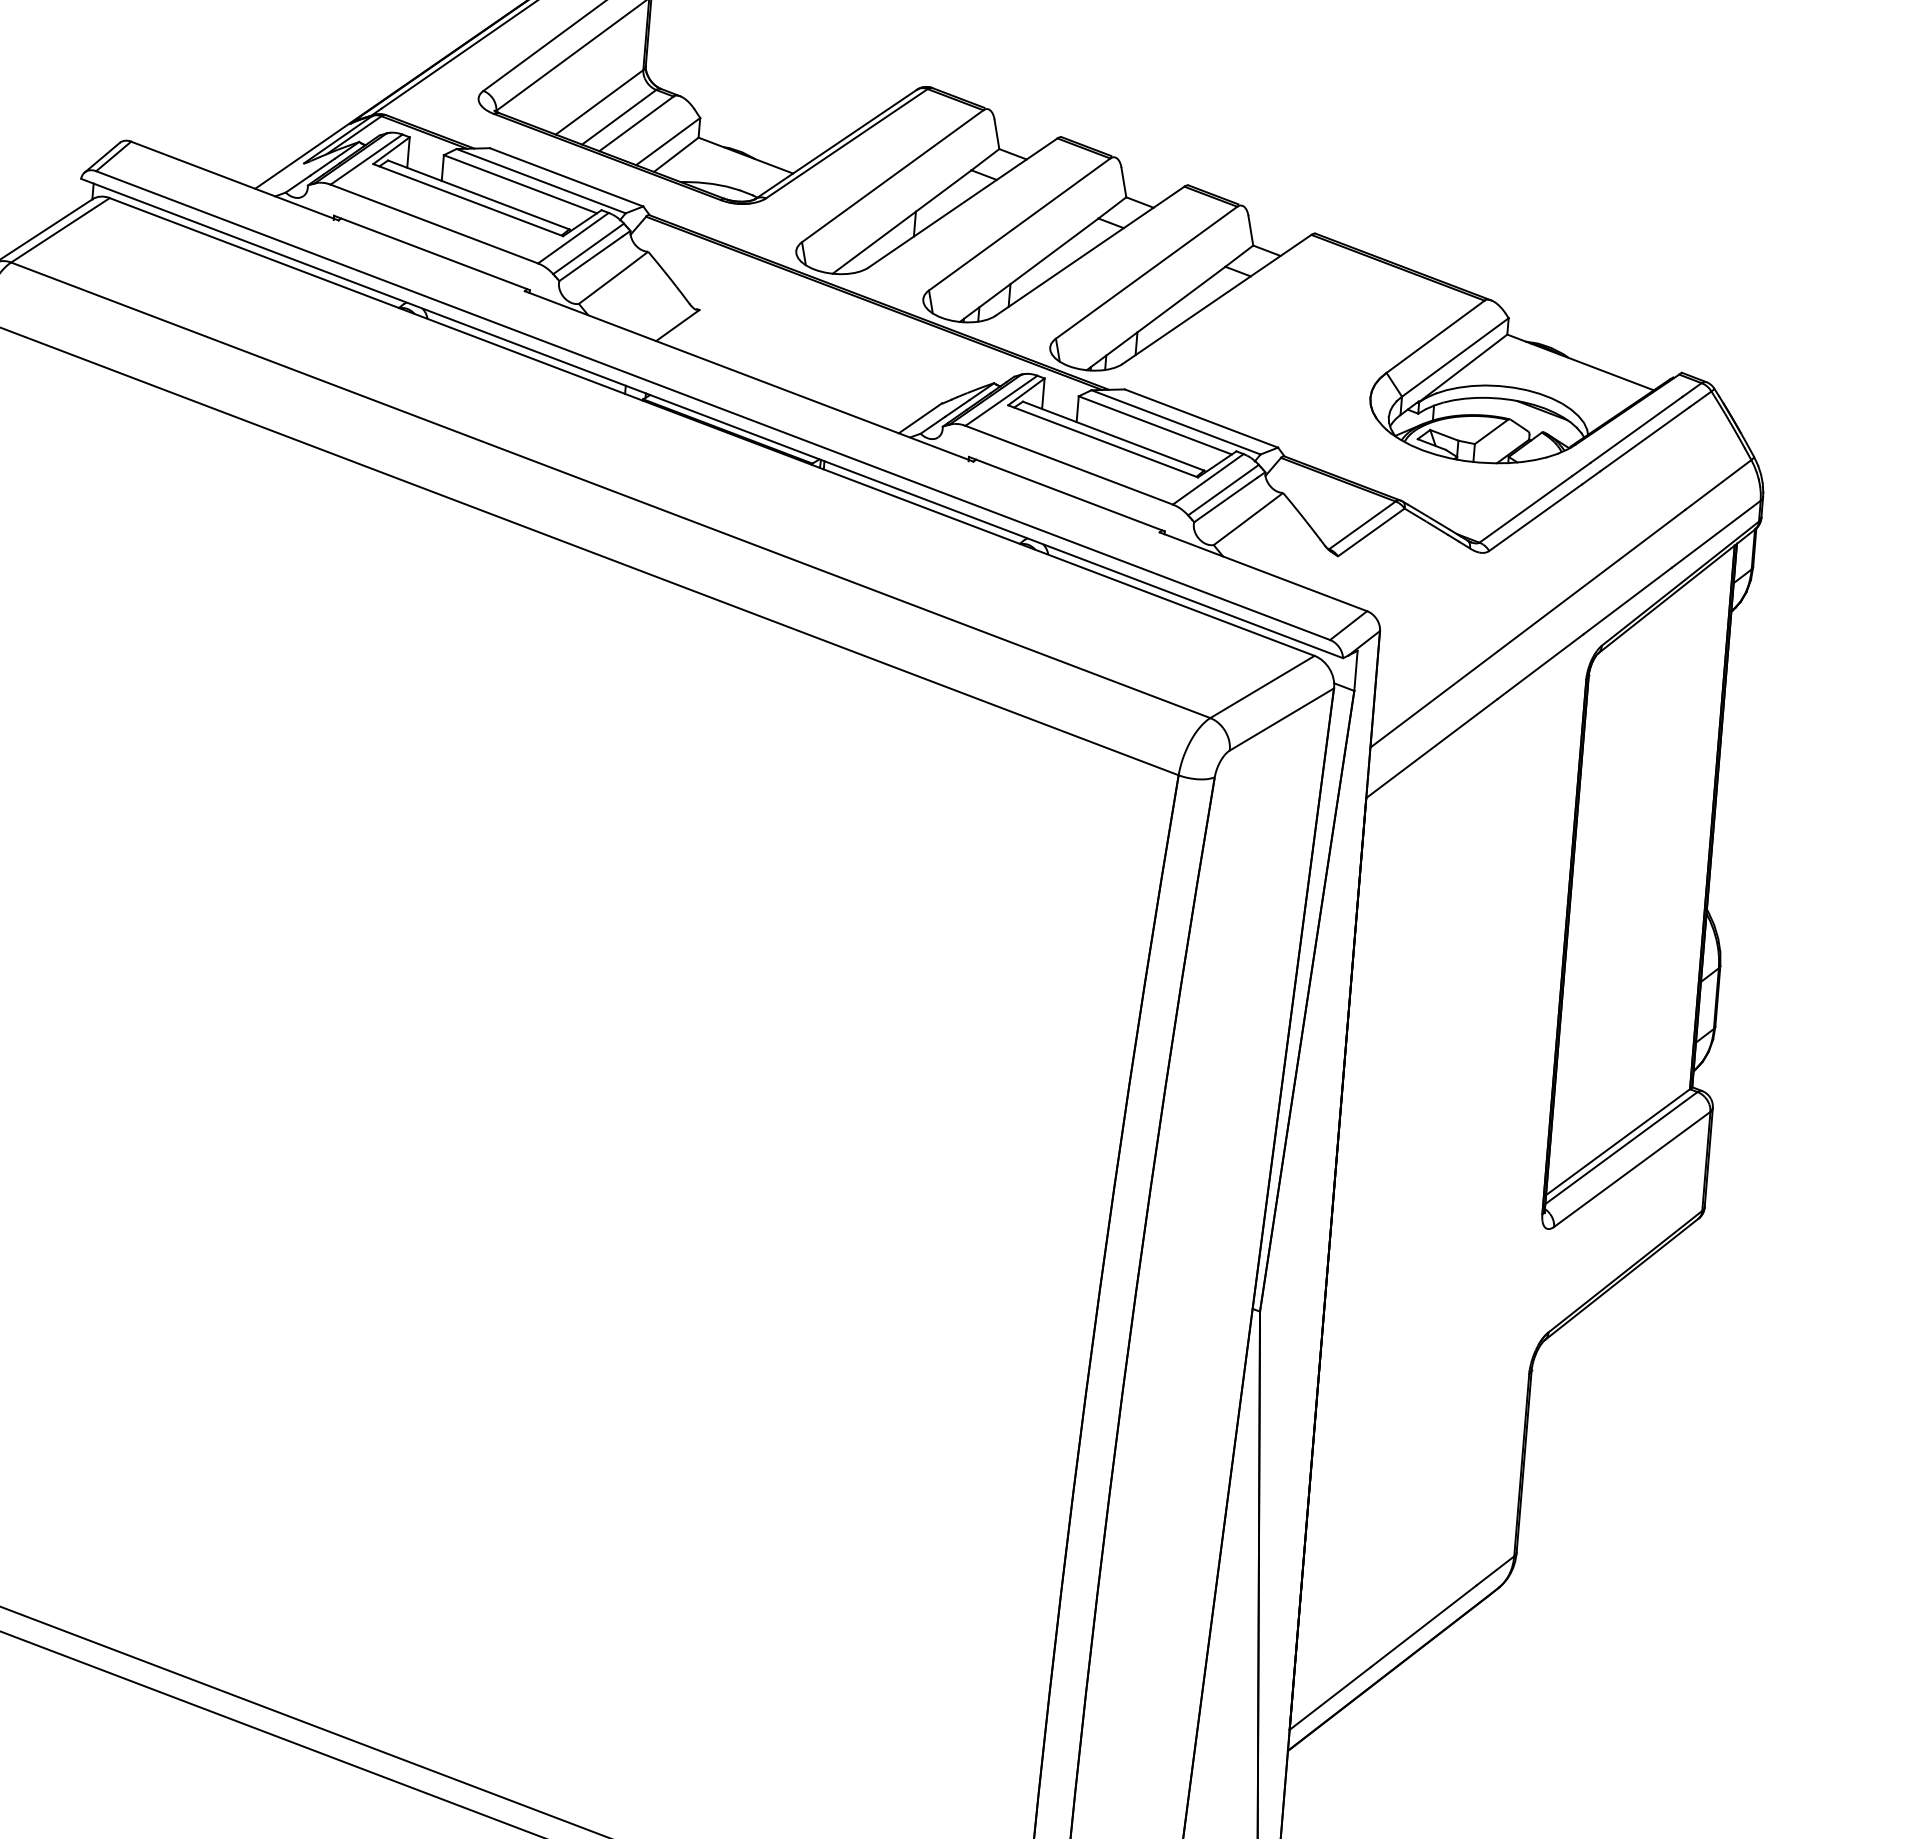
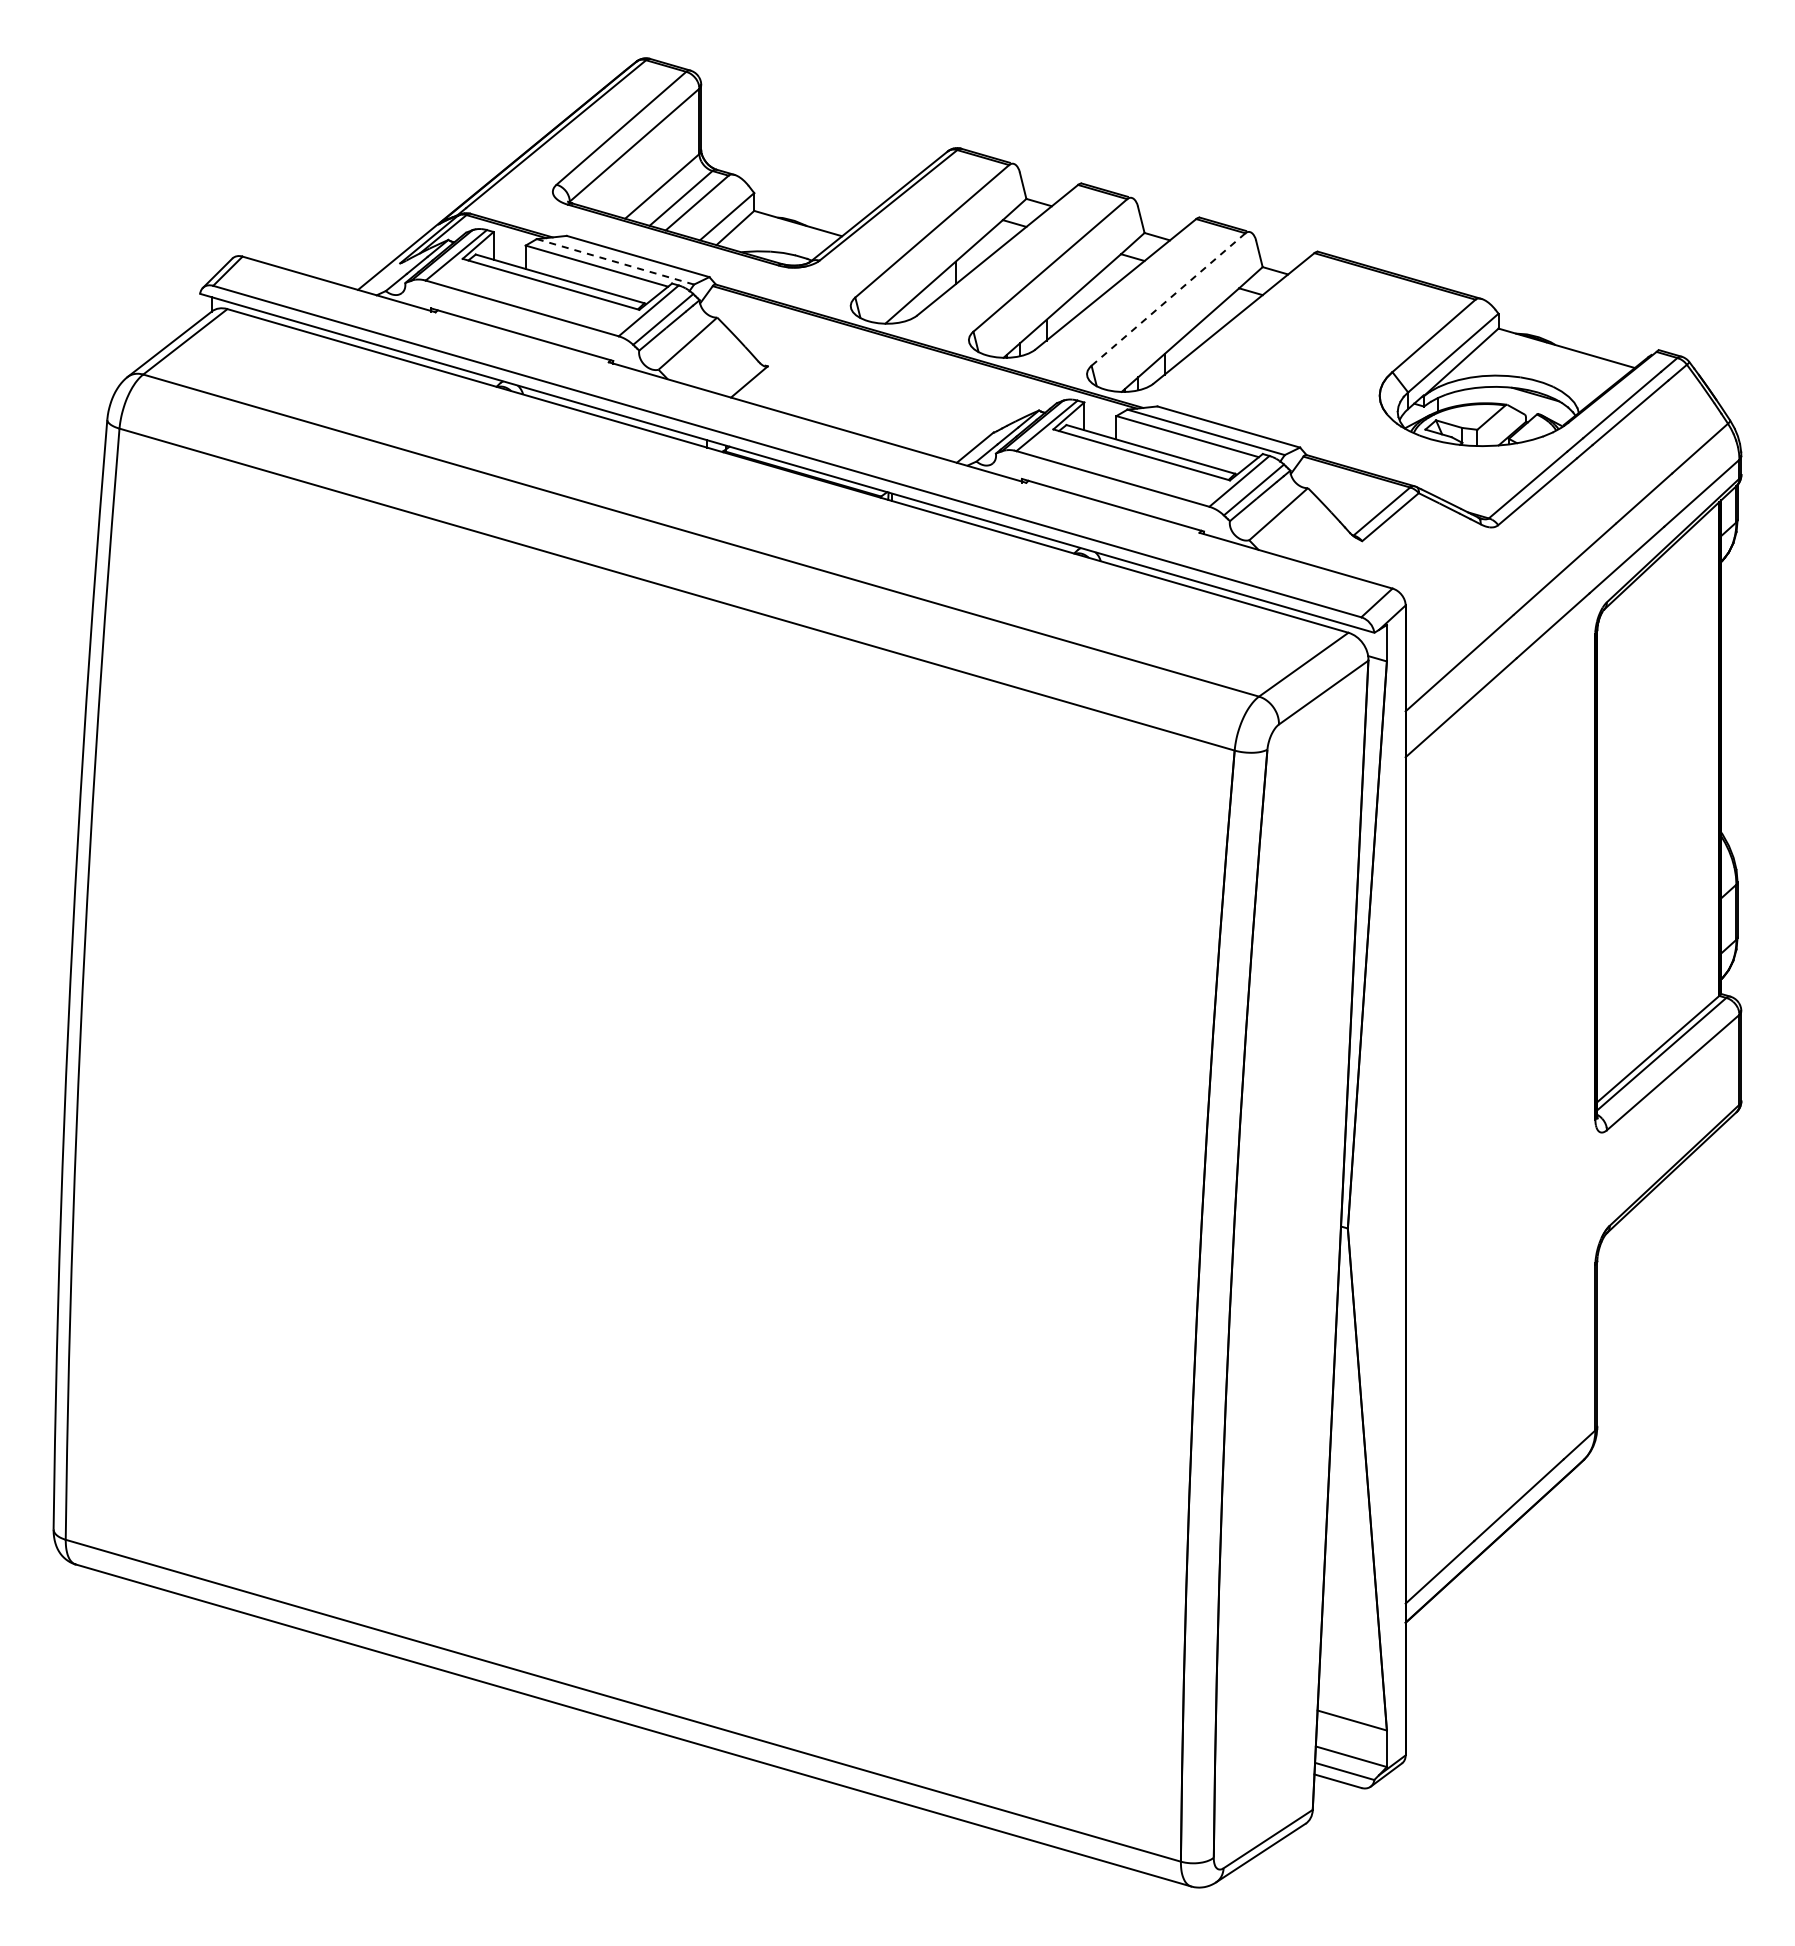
line: (541, 180) -> (615, 261), solid -> dashed
line: (1146, 272) -> (1168, 299), solid -> dashed

